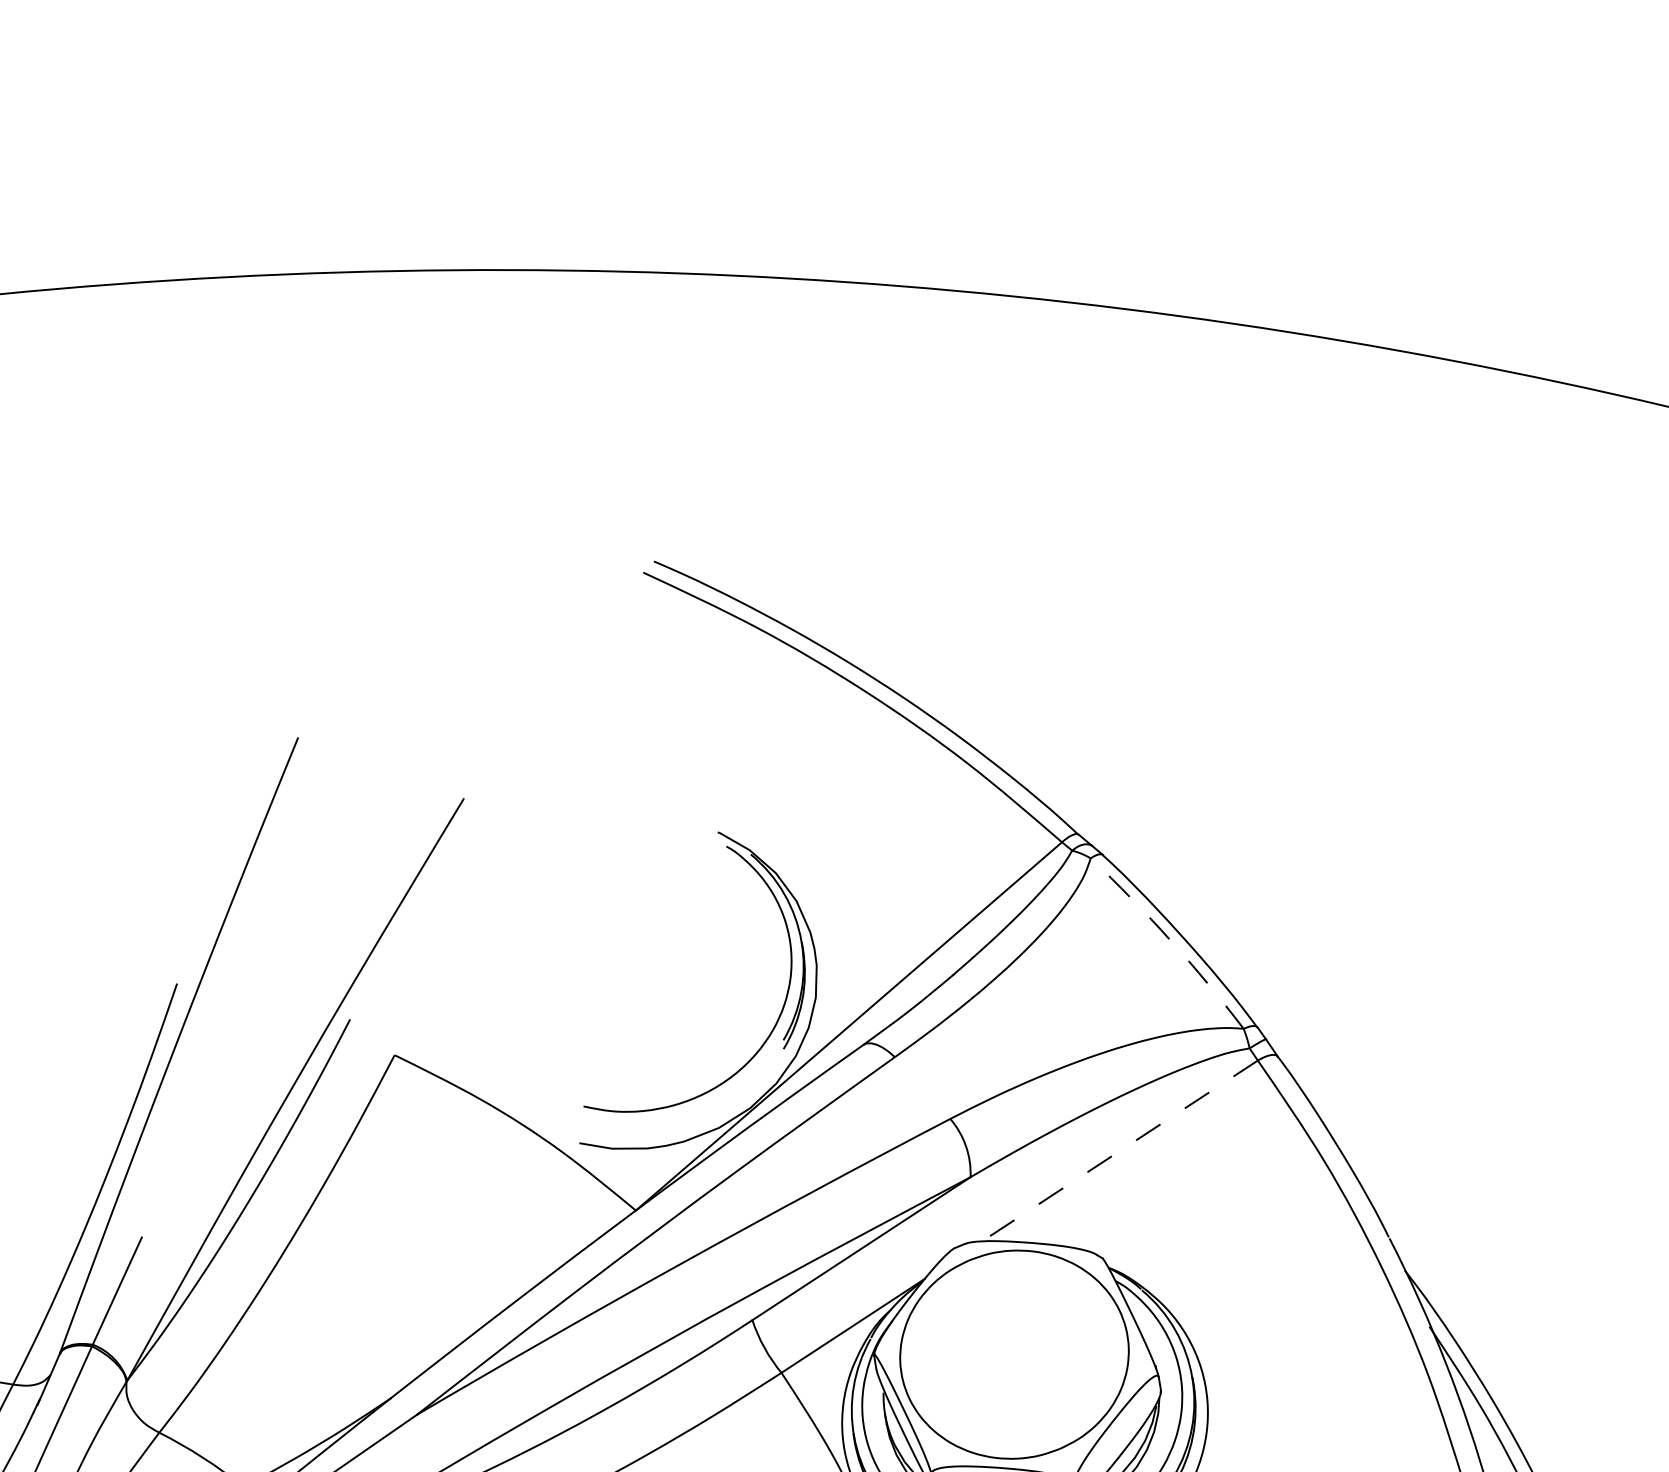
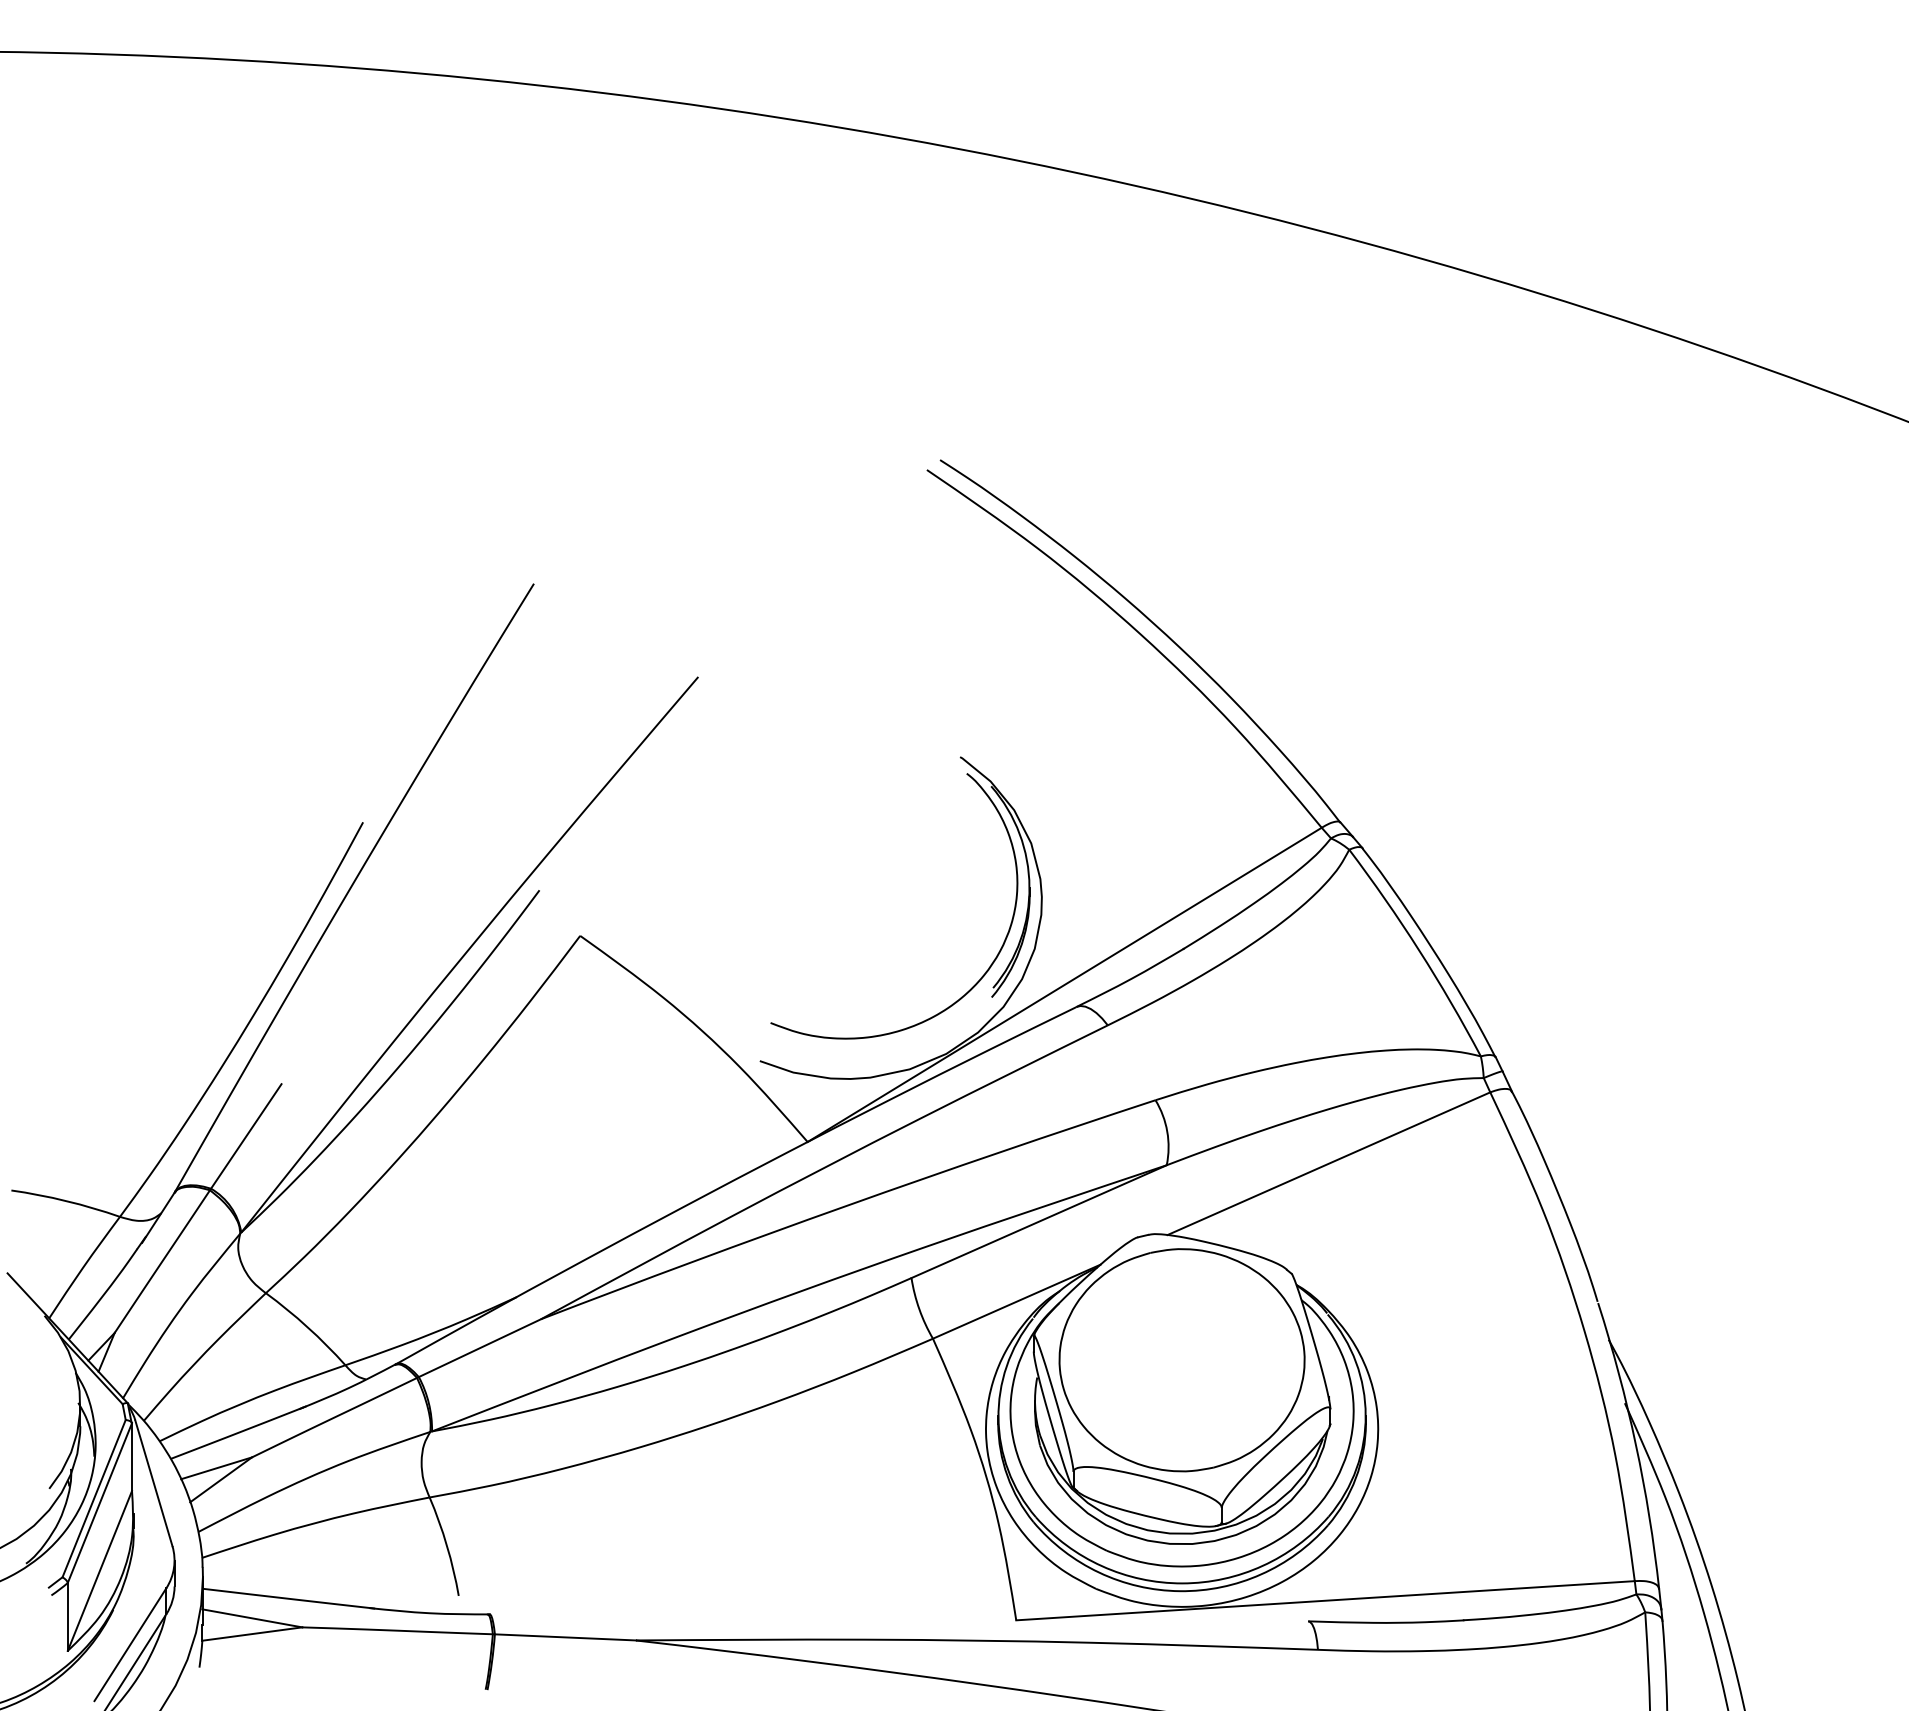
arc: (1170, 940) -> (1419, 950), dashed -> solid
line: (1119, 1150) -> (1328, 1163), dashed -> solid

